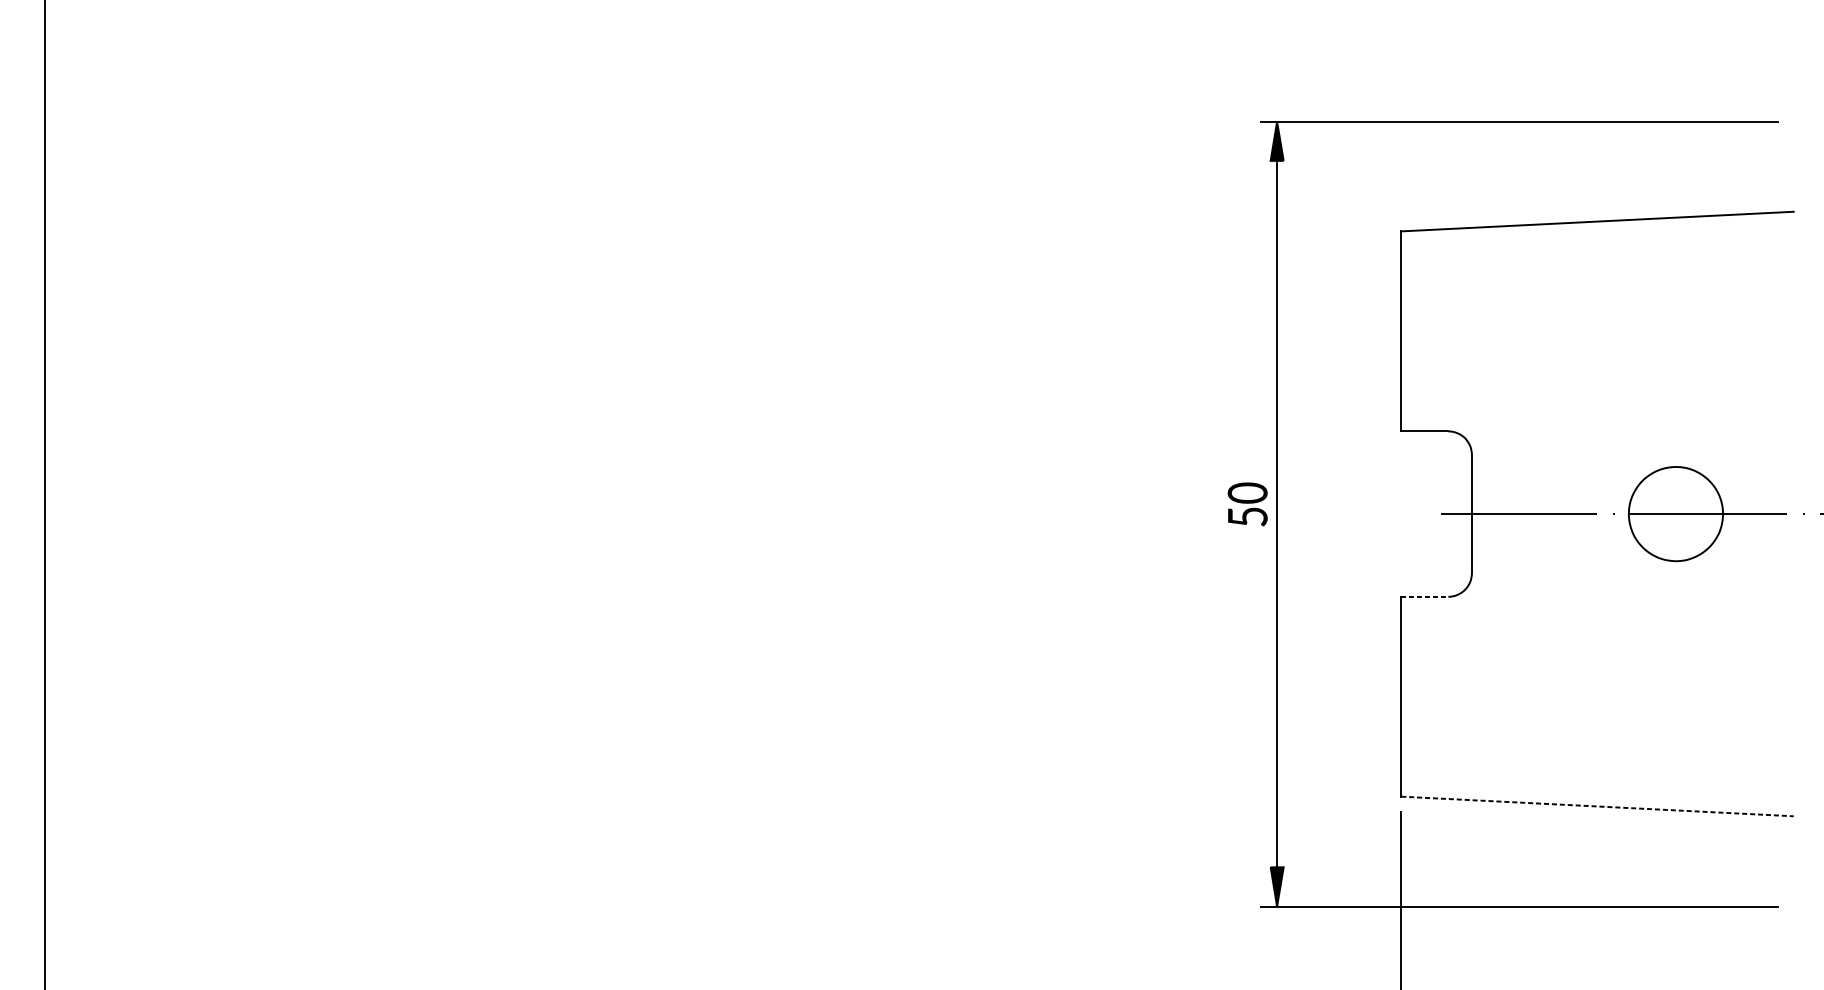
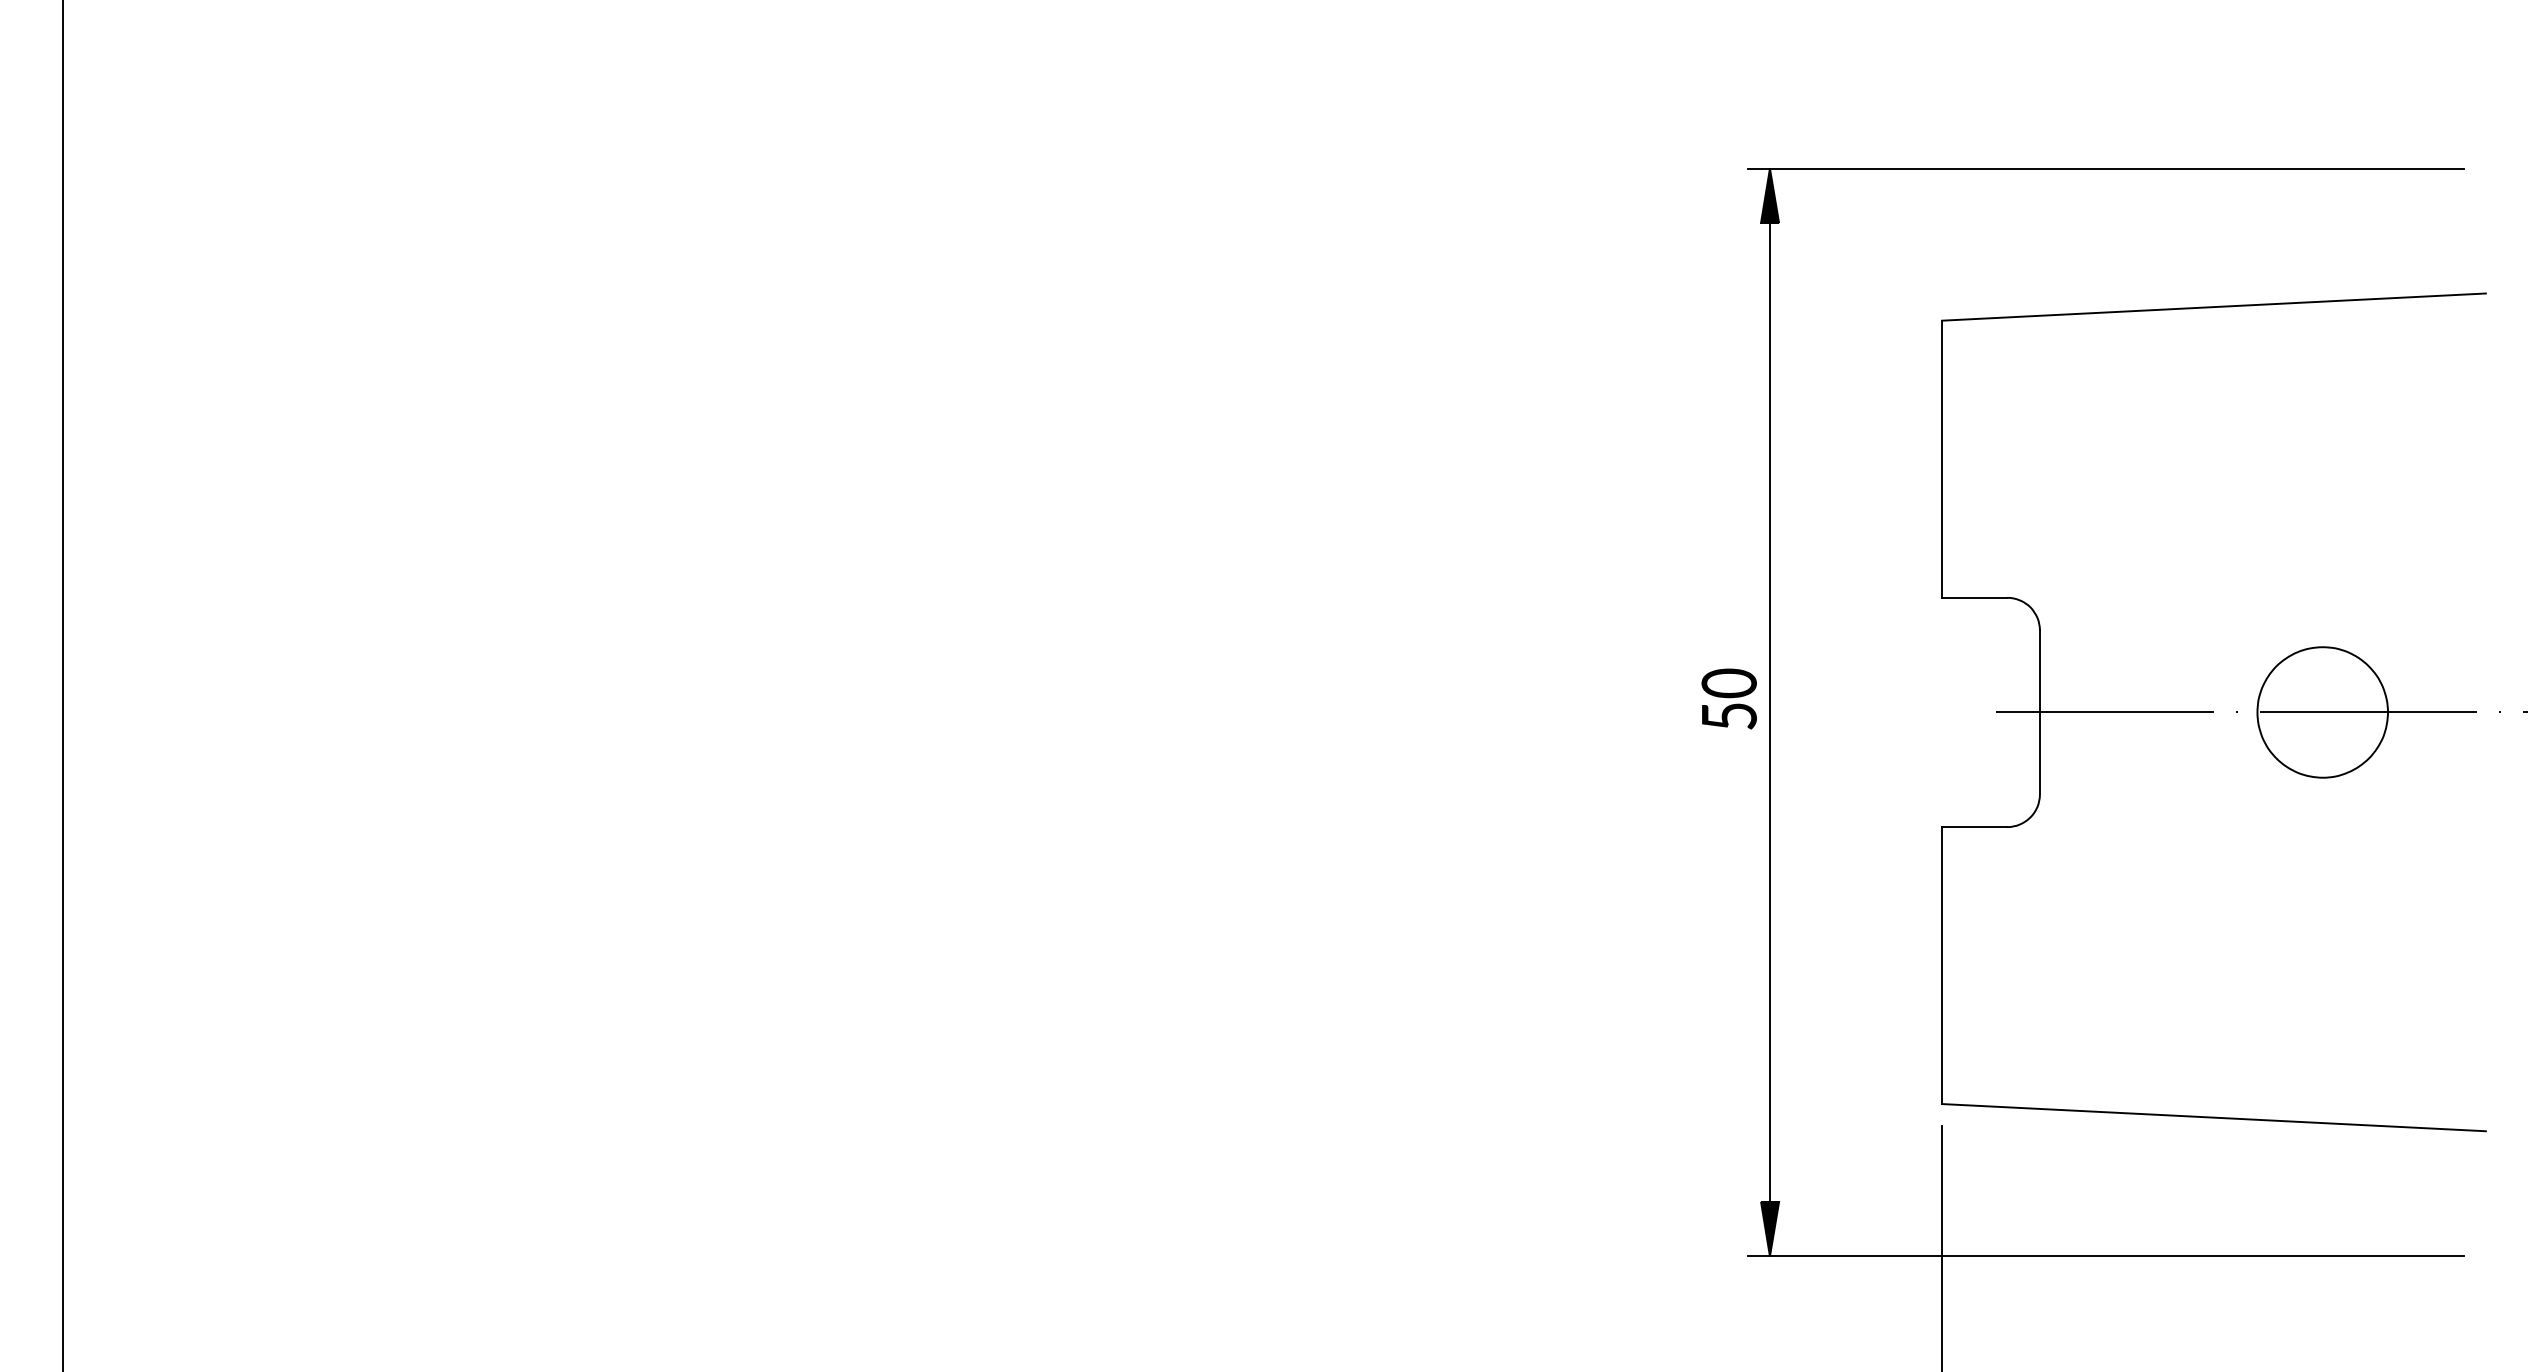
line: (1424, 597) -> (1974, 827), dashed -> solid
line: (1597, 806) -> (2214, 1117), dashed -> solid

